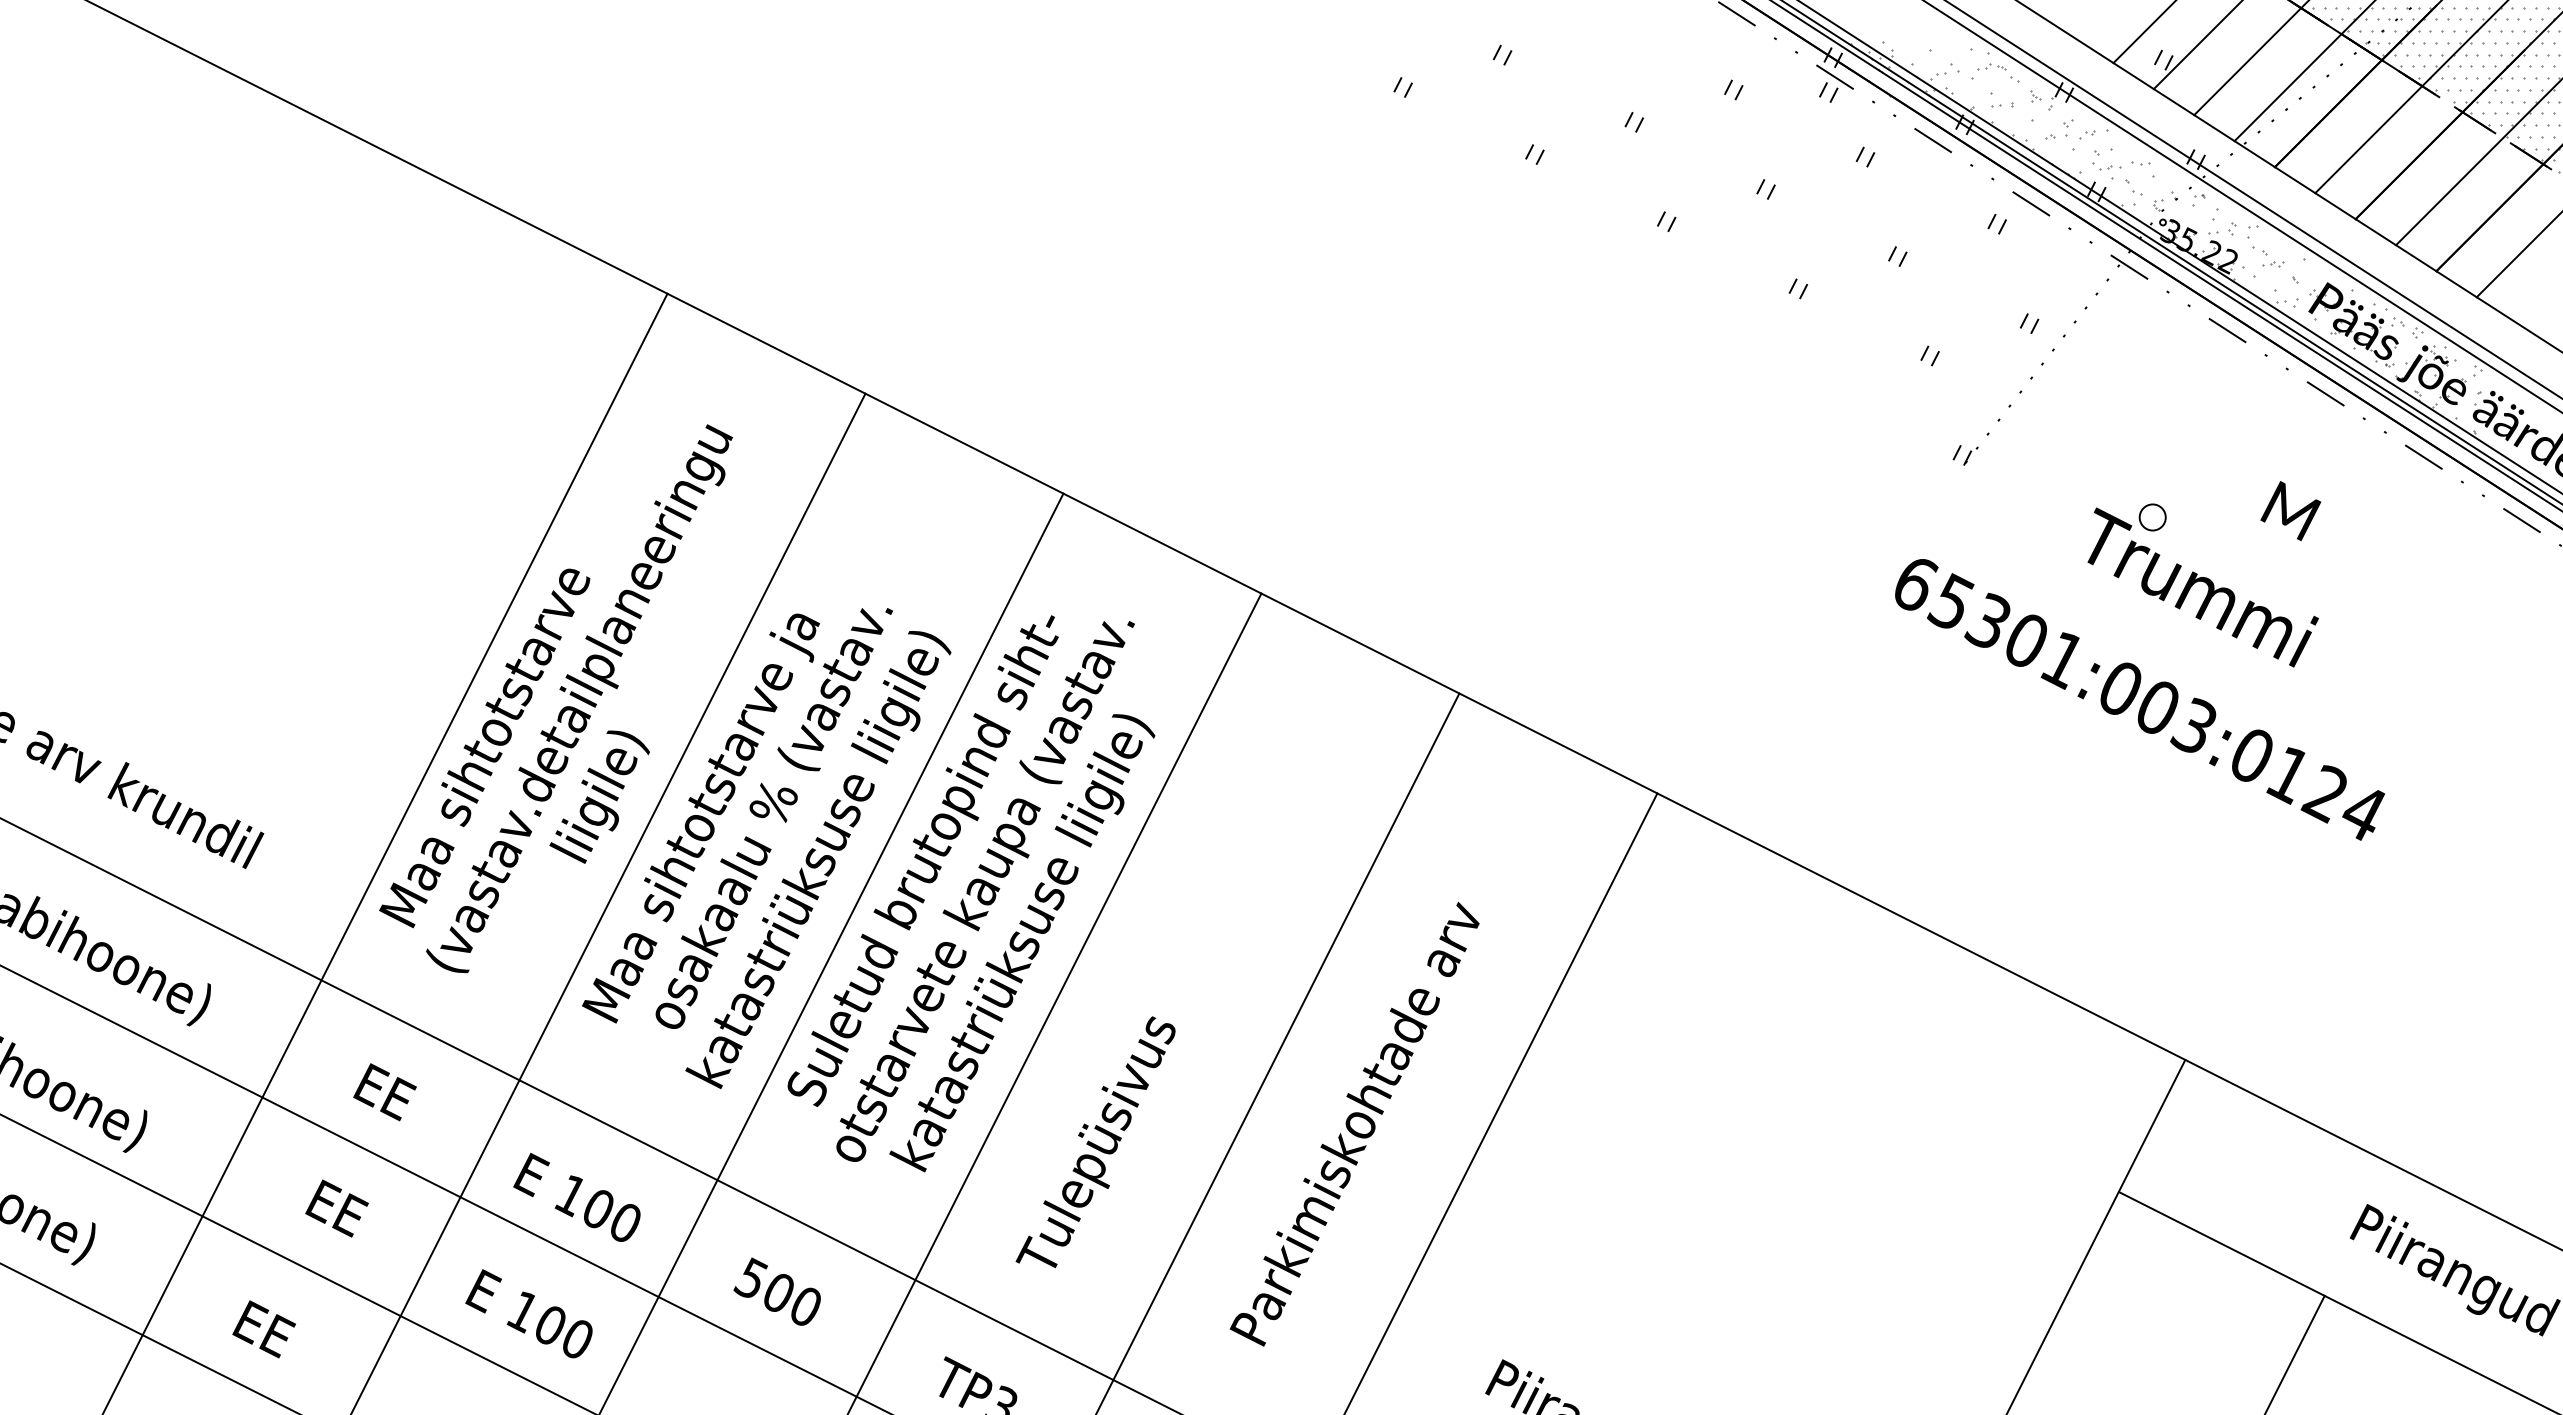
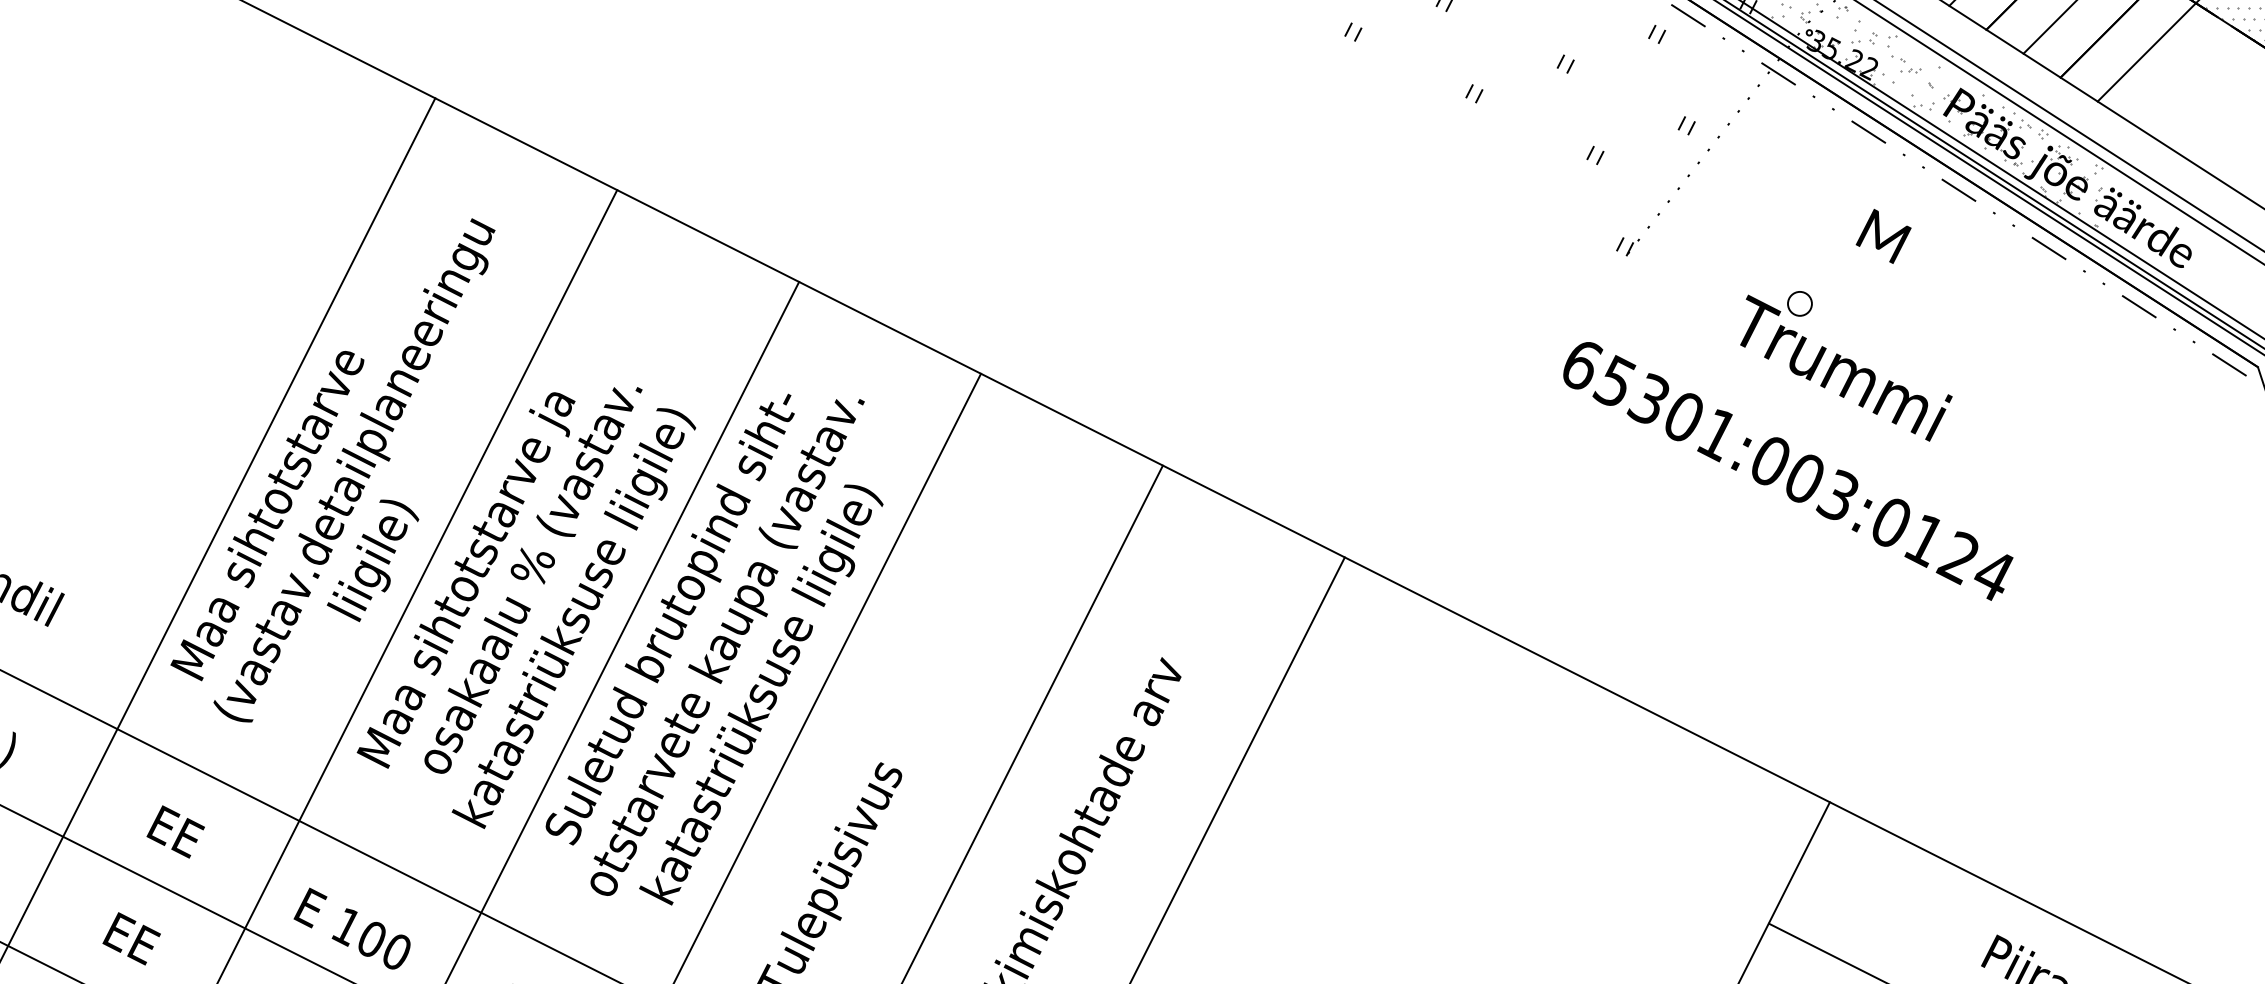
text: (2290, 511) -> (1883, 236), moved

